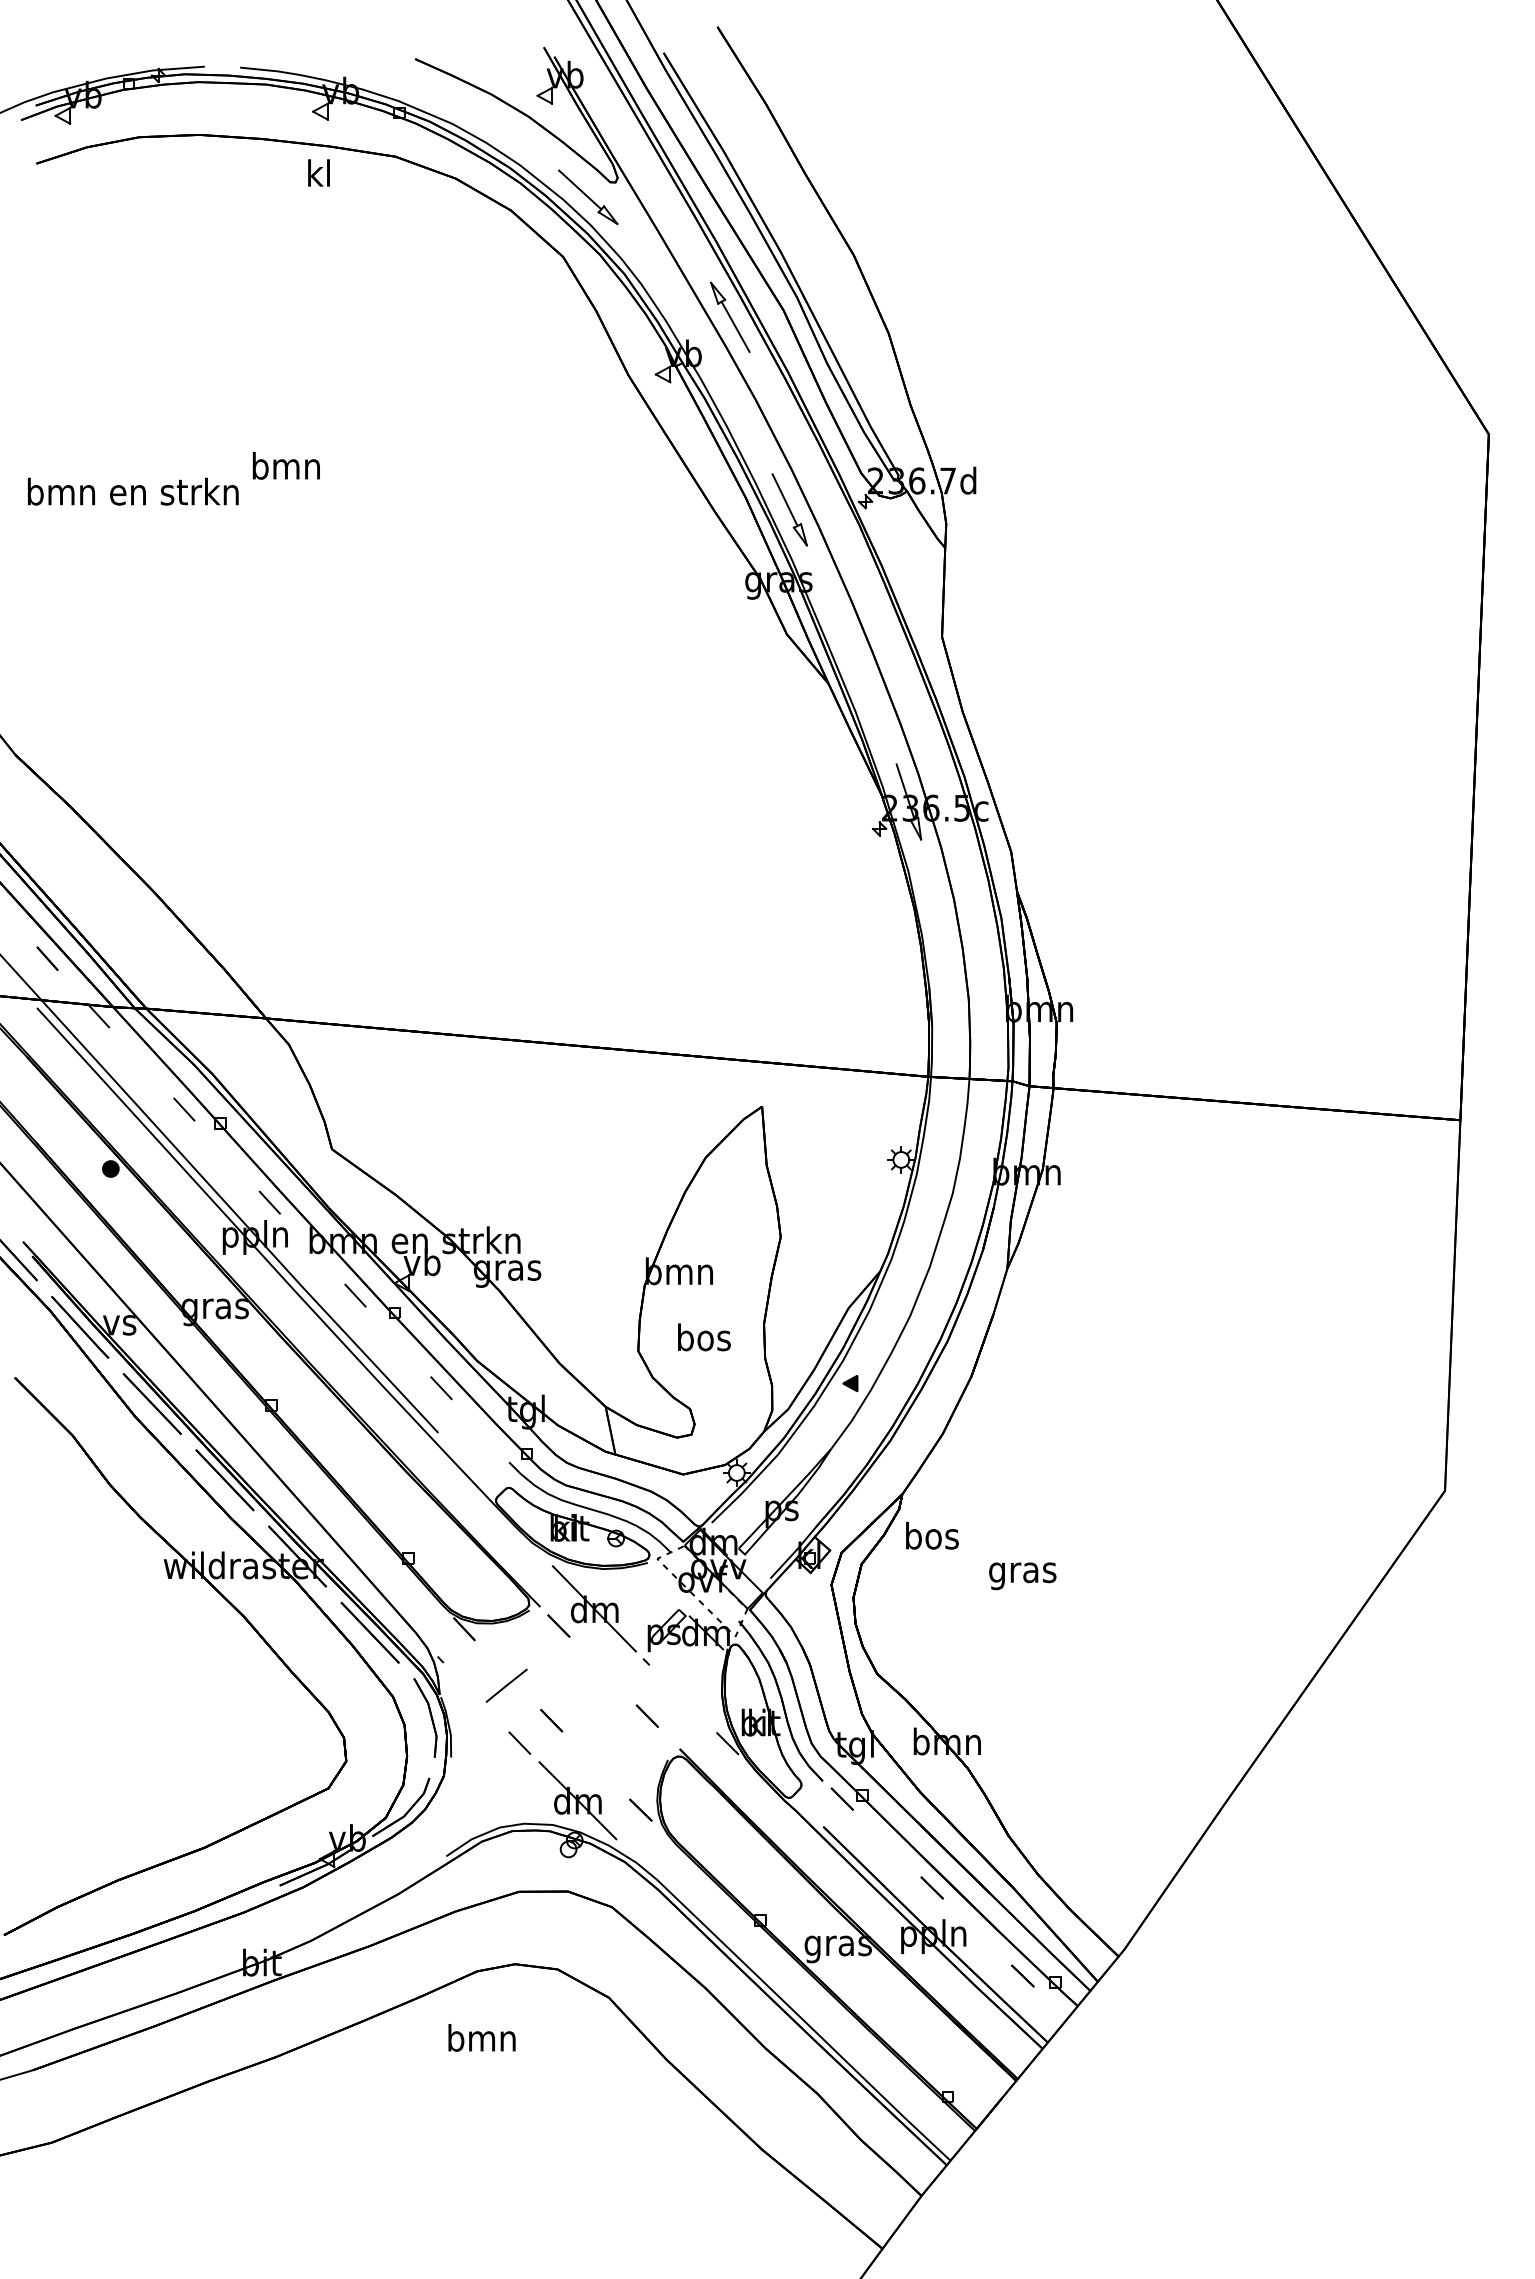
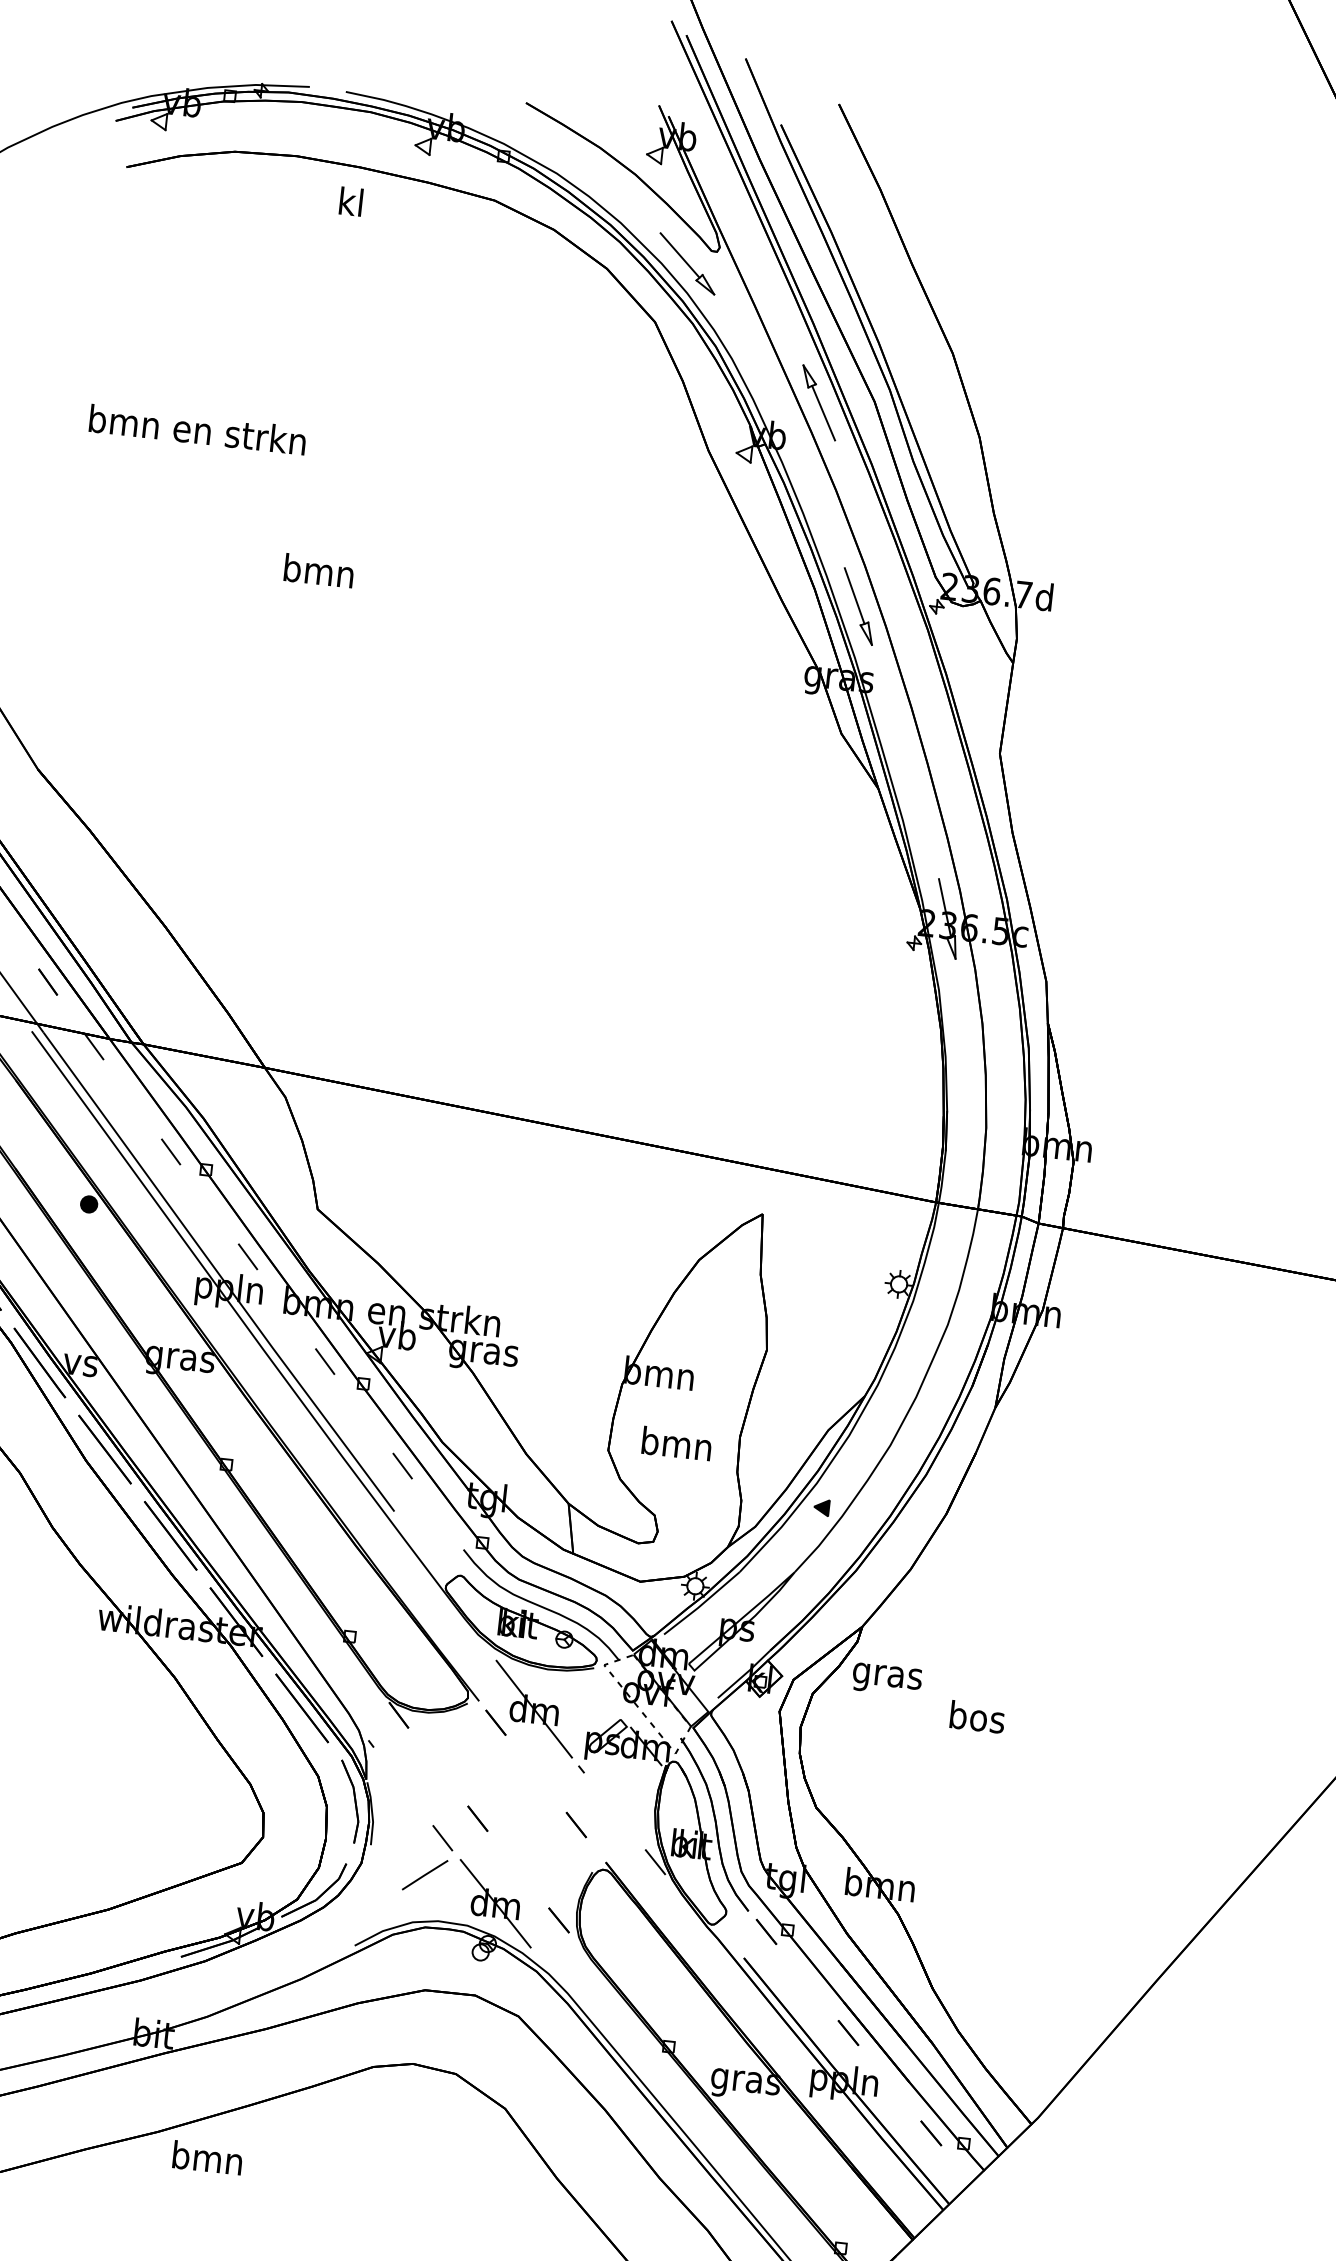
text: (318, 172) -> (350, 201), moved
text: (285, 465) -> (318, 570), moved
text: (133, 491) -> (198, 429), moved
text: (703, 1337) -> (676, 1443), bos -> bmn
text: (931, 1538) -> (887, 1675), bos -> gras
text: (1022, 1572) -> (976, 1720), gras -> bos
line: (506, 1685) -> (424, 1874), moved
text: (481, 2037) -> (207, 2157), moved

